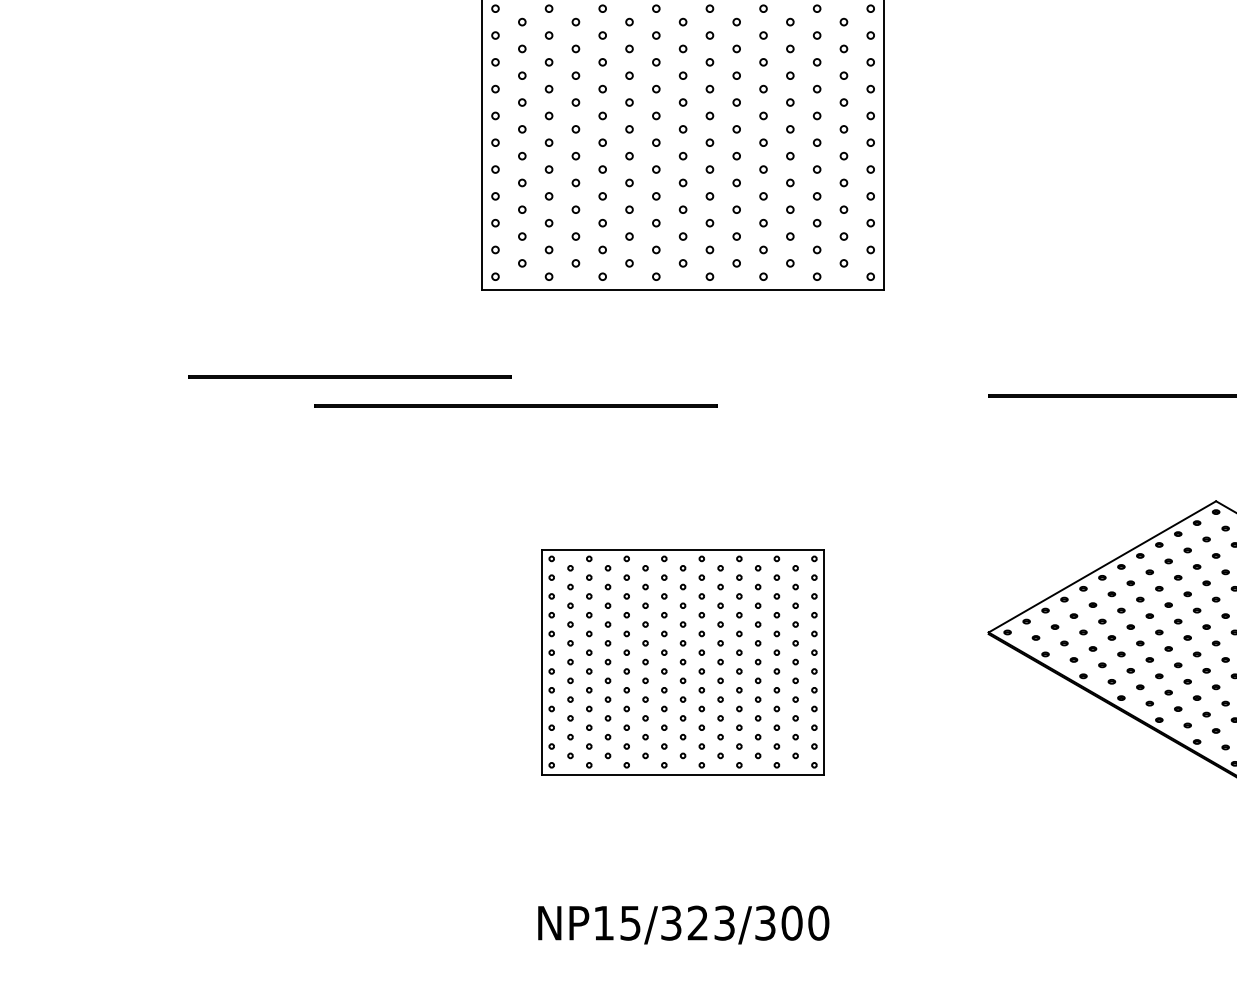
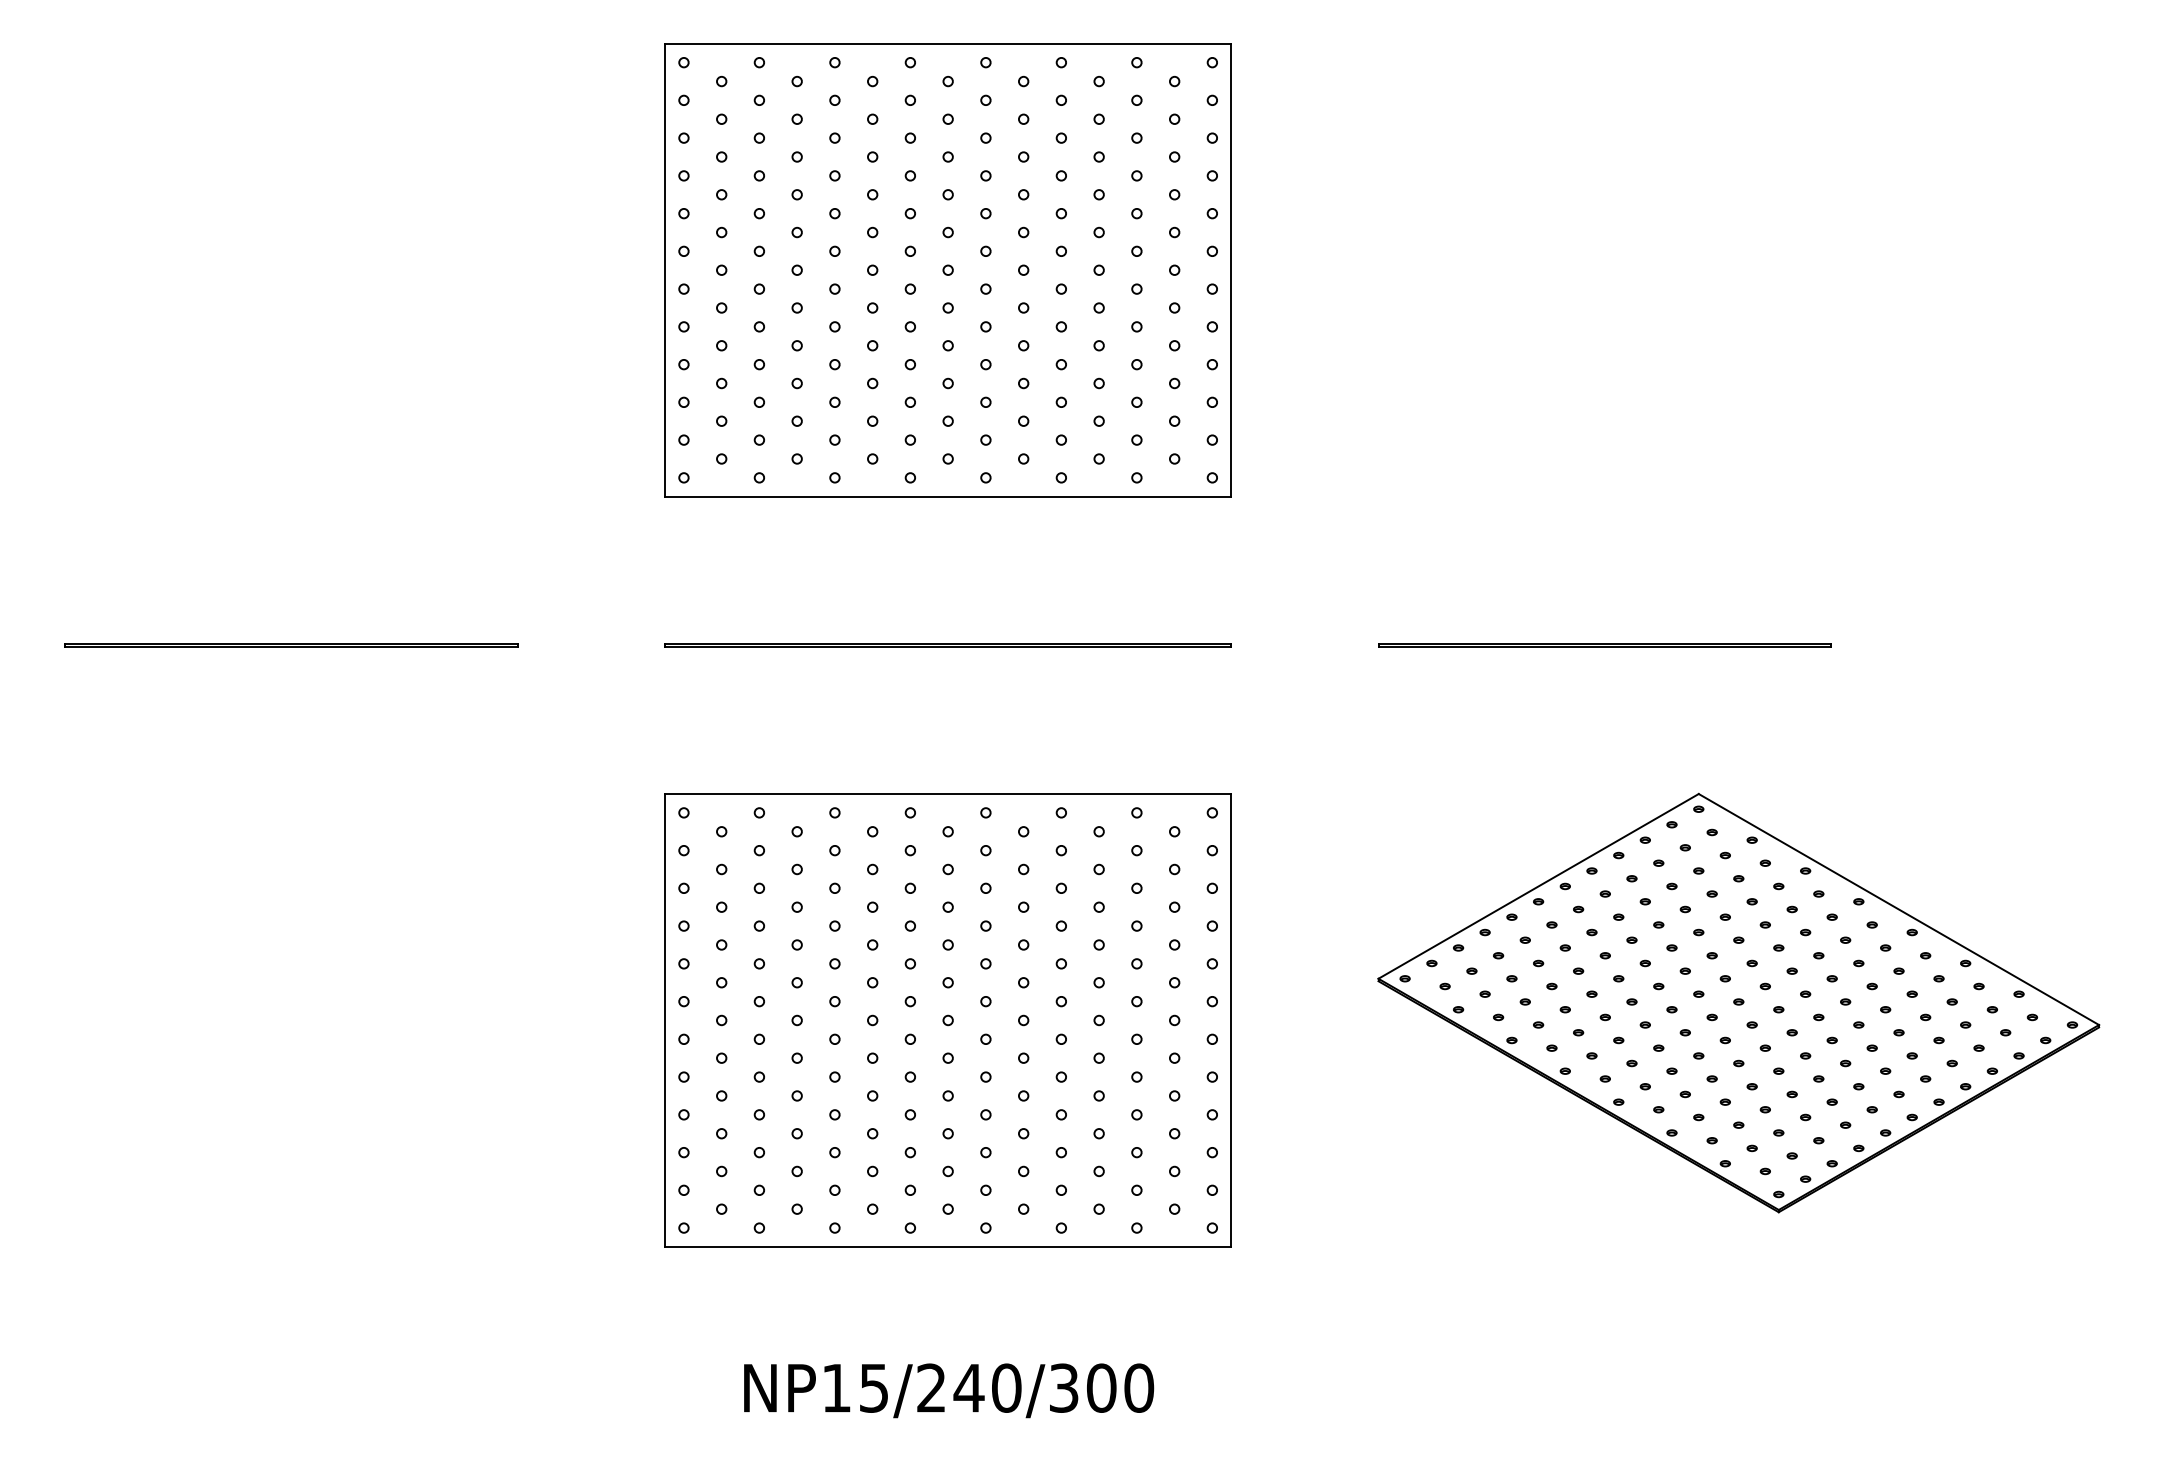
line: (350, 375) -> (291, 644), moved
line: (515, 405) -> (947, 644), moved
part: (682, 662) -> (947, 1020), size x1.43
text: (698, 922) -> (969, 1387), NP15/323/300 -> NP15/240/300

